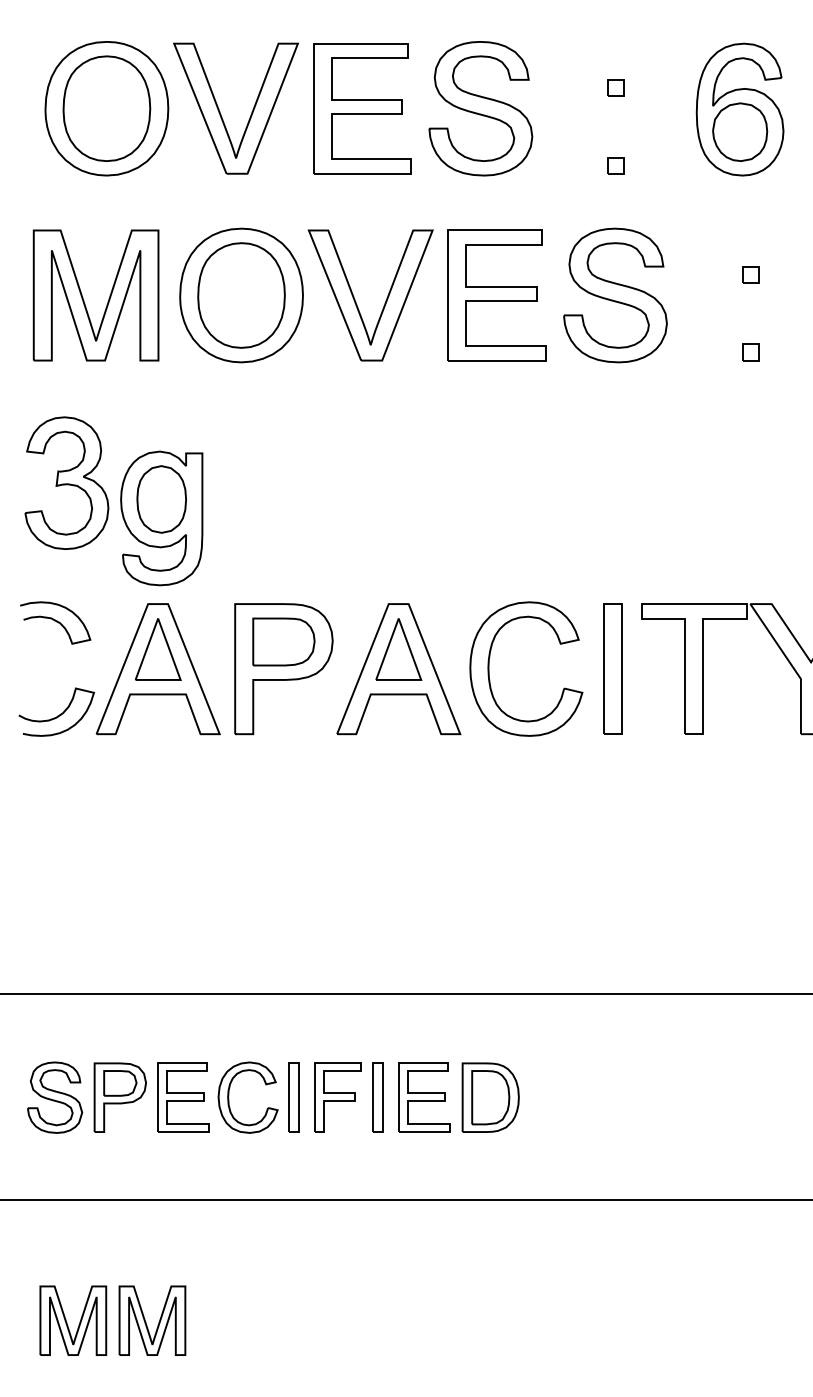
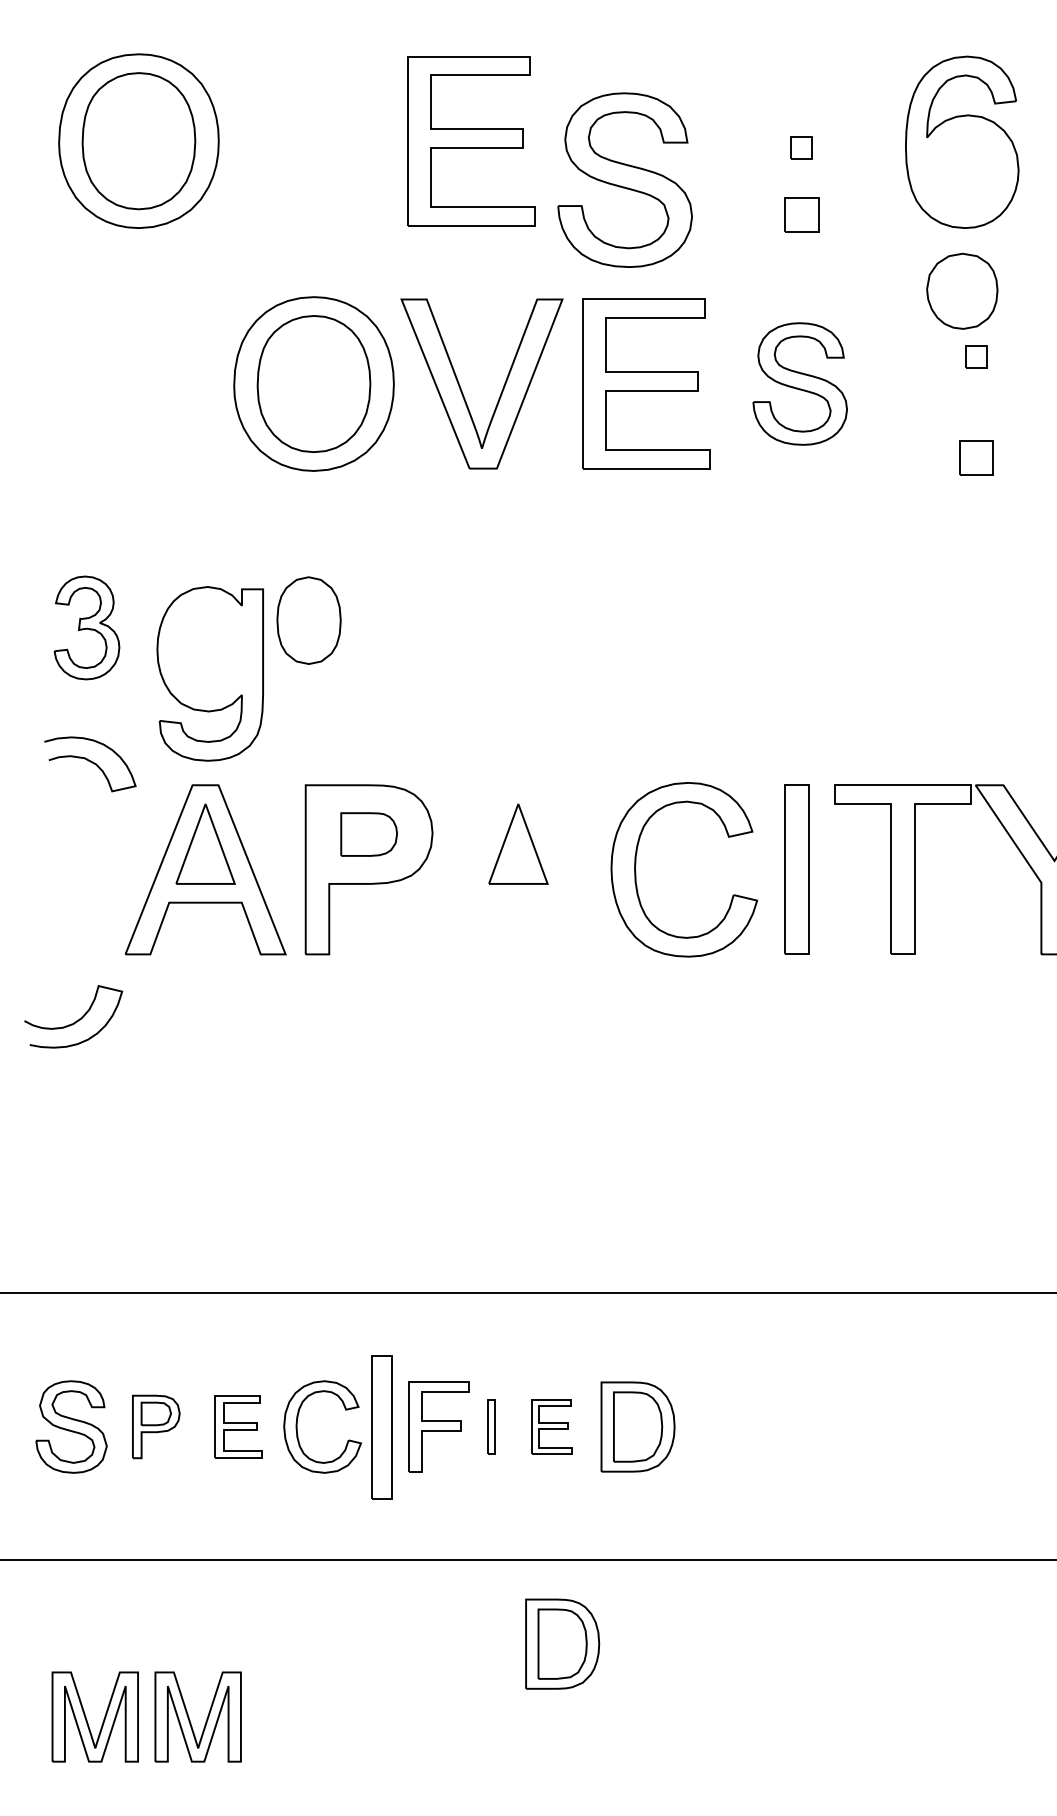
part: (615, 87) -> (800, 147), moved
part: (480, 108) -> (624, 179), moved
part: (221, 114) -> (287, 148), removed
part: (740, 131) -> (962, 290), moved
part: (615, 165) -> (800, 214), size x1.6
part: (615, 295) -> (800, 384), size x0.7
part: (84, 300) -> (109, 390), removed
part: (750, 352) -> (975, 458), size x1.6
part: (66, 482) -> (86, 627), size x0.6
part: (161, 499) -> (308, 620), moved
curve: (55, 621) -> (90, 762), moved
part: (283, 641) -> (368, 833), size x0.7
part: (398, 669) -> (518, 870), removed
curve: (57, 715) -> (74, 1021), moved
part: (119, 1097) -> (155, 1426), size x0.7
part: (183, 1097) -> (238, 1426), size x0.7
part: (293, 1097) -> (381, 1426), size x1.6
part: (377, 1097) -> (490, 1426), size x0.6
part: (424, 1097) -> (551, 1426), size x0.6
part: (432, 1264) -> (562, 1643), added

